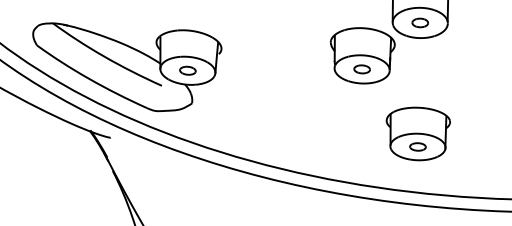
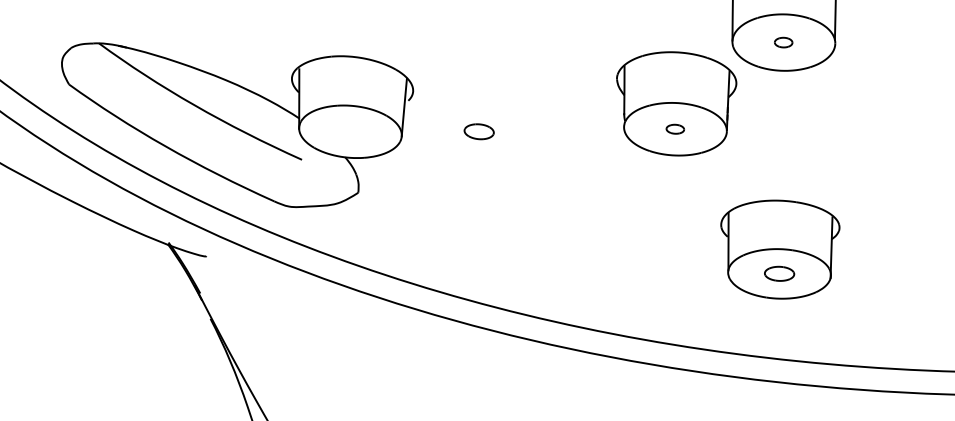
part: (419, 22) -> (782, 41), size x0.6
part: (361, 69) -> (674, 129), size x0.6
part: (187, 70) -> (478, 131), moved

